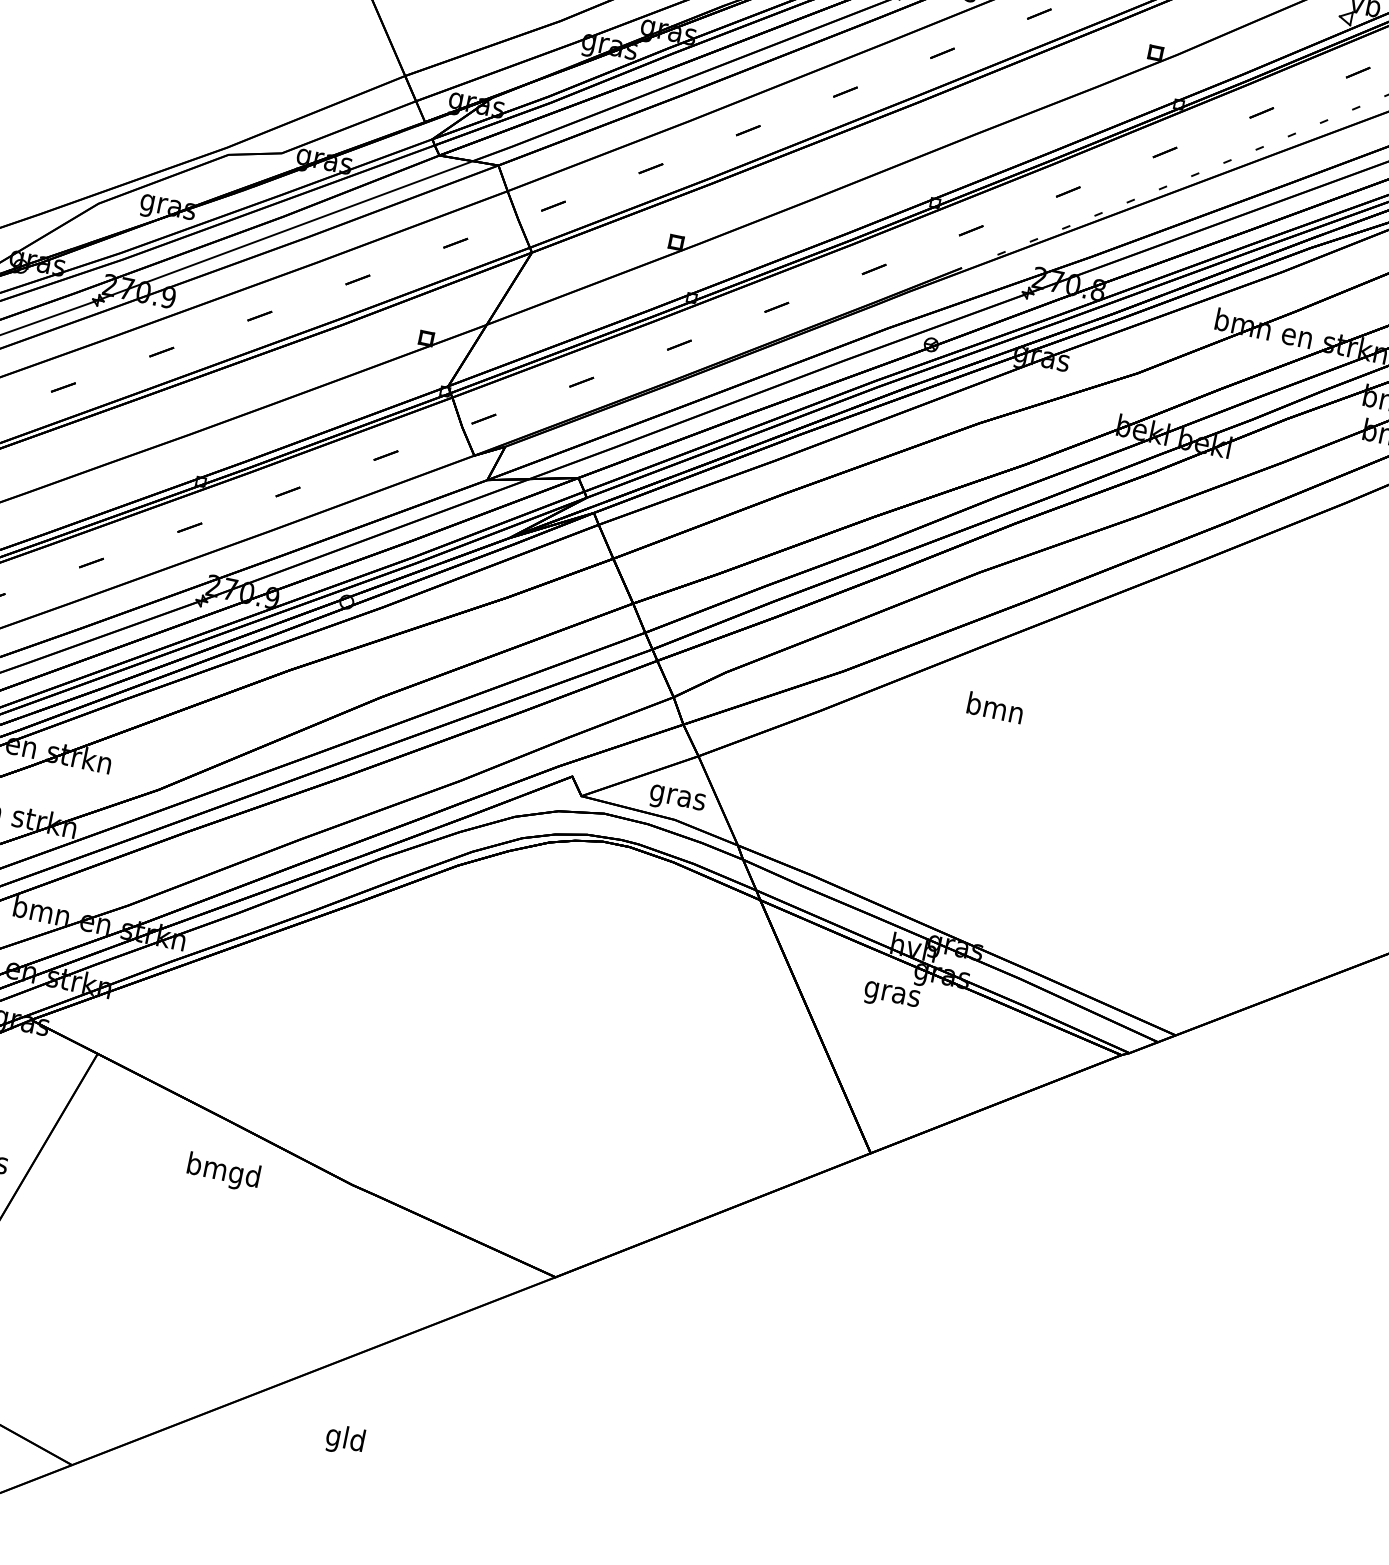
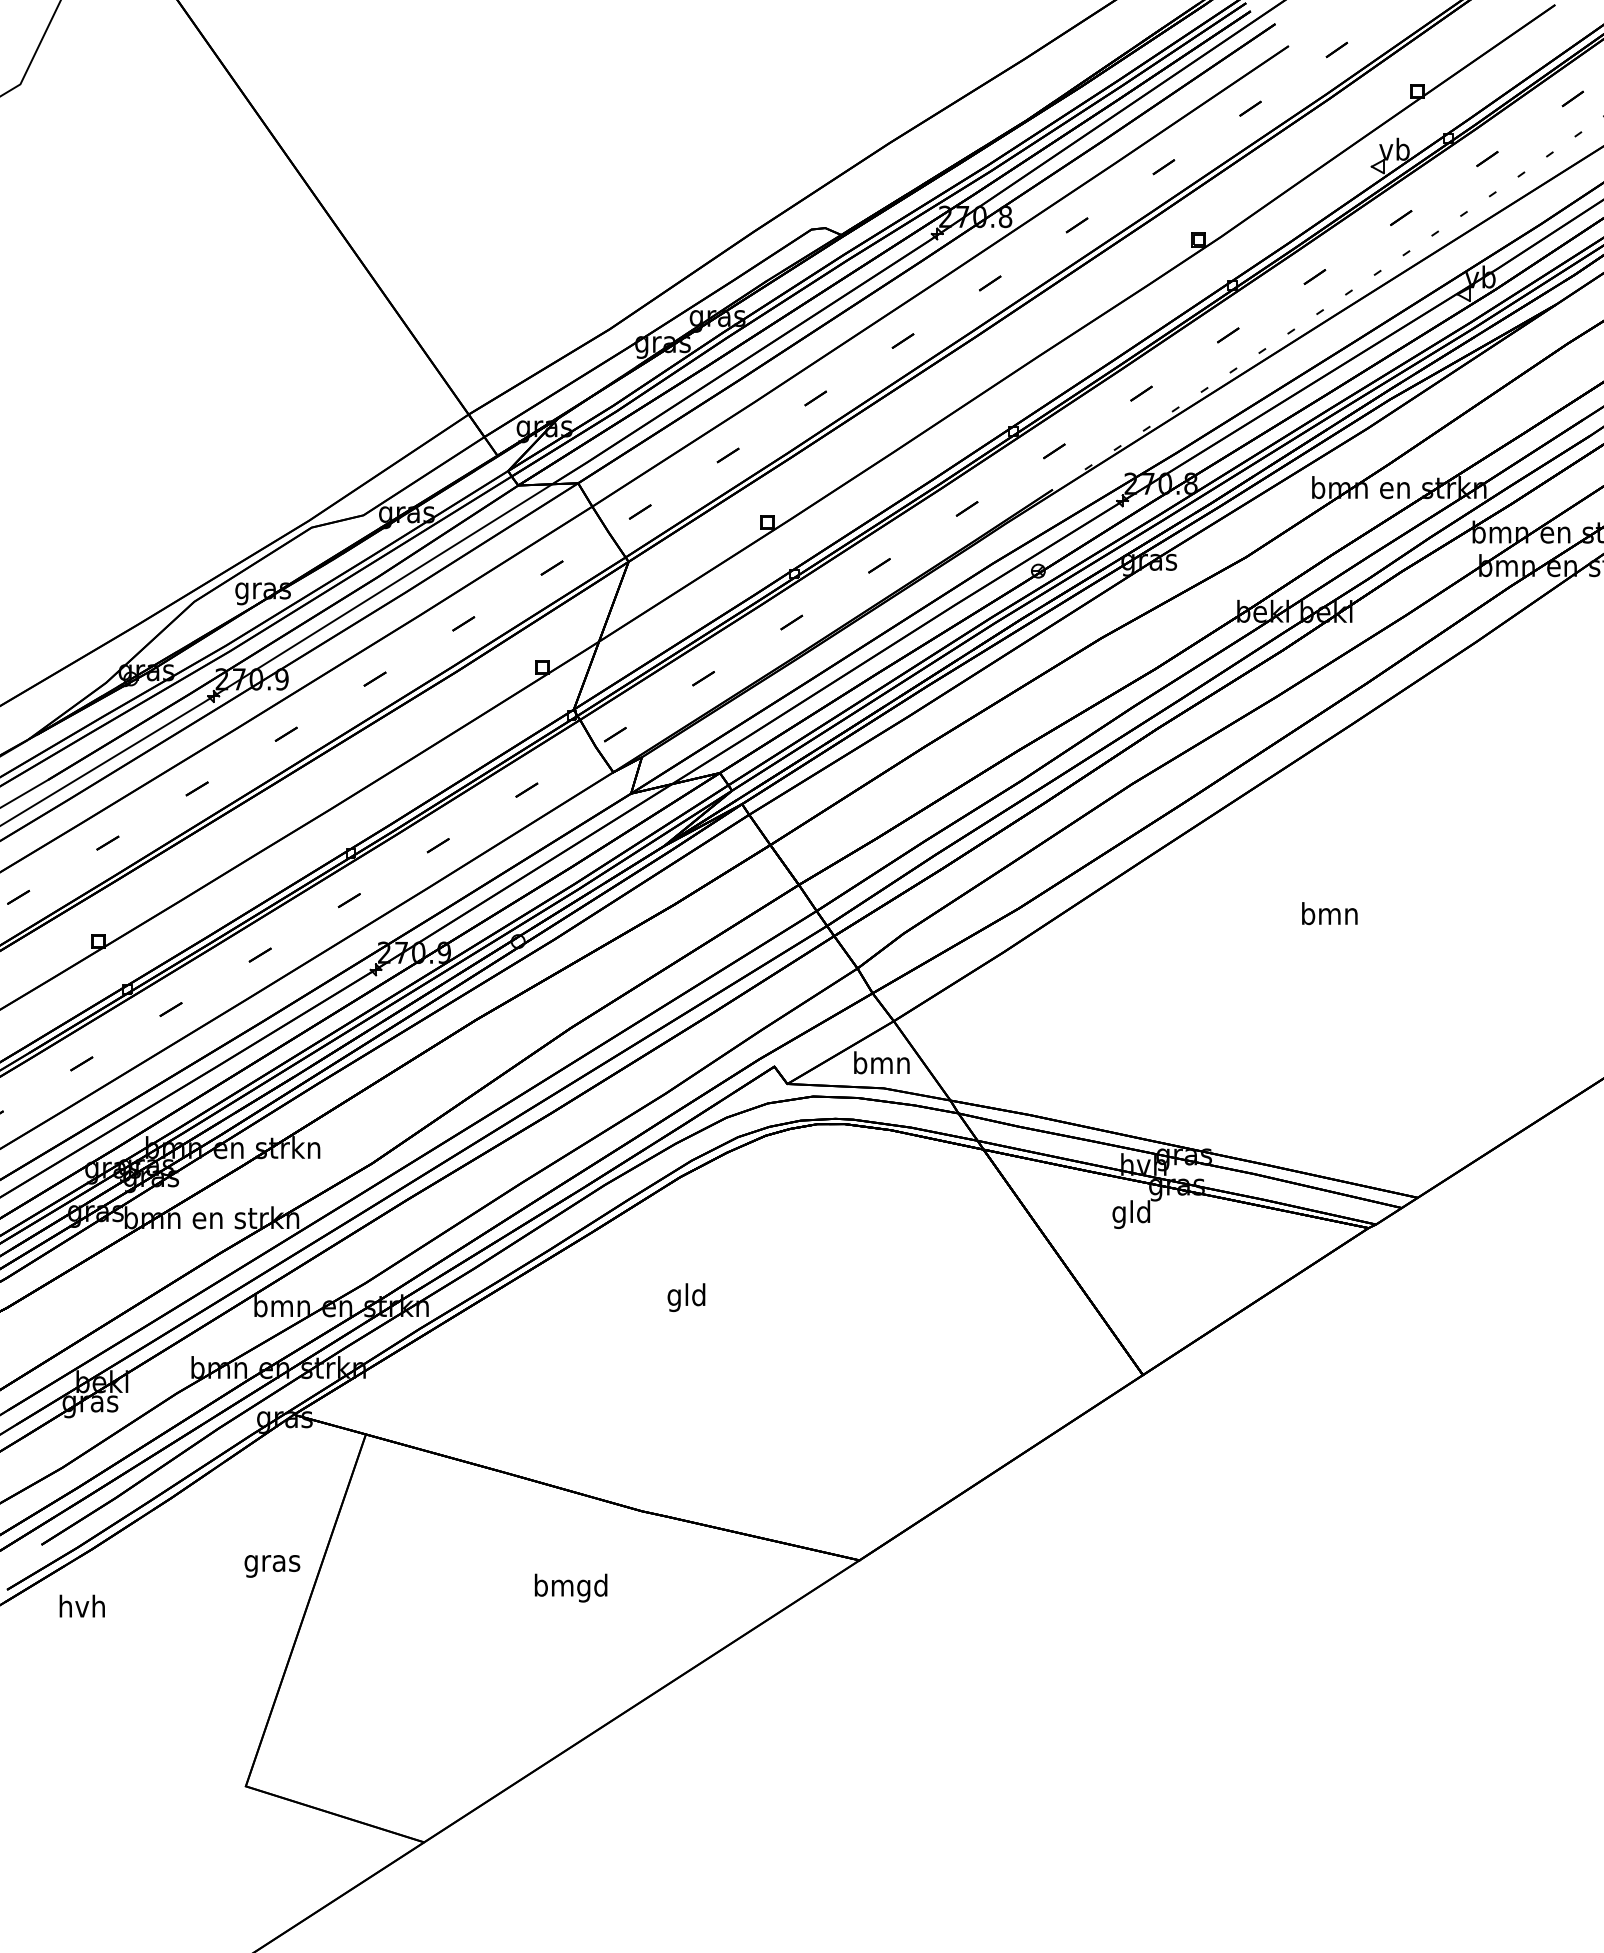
text: (995, 707) -> (1329, 913), moved
text: (677, 797) -> (881, 1065), gras -> bmn
text: (892, 993) -> (1131, 1214), gras -> gld
text: (223, 1171) -> (570, 1587), moved
text: (345, 1440) -> (686, 1297), moved

